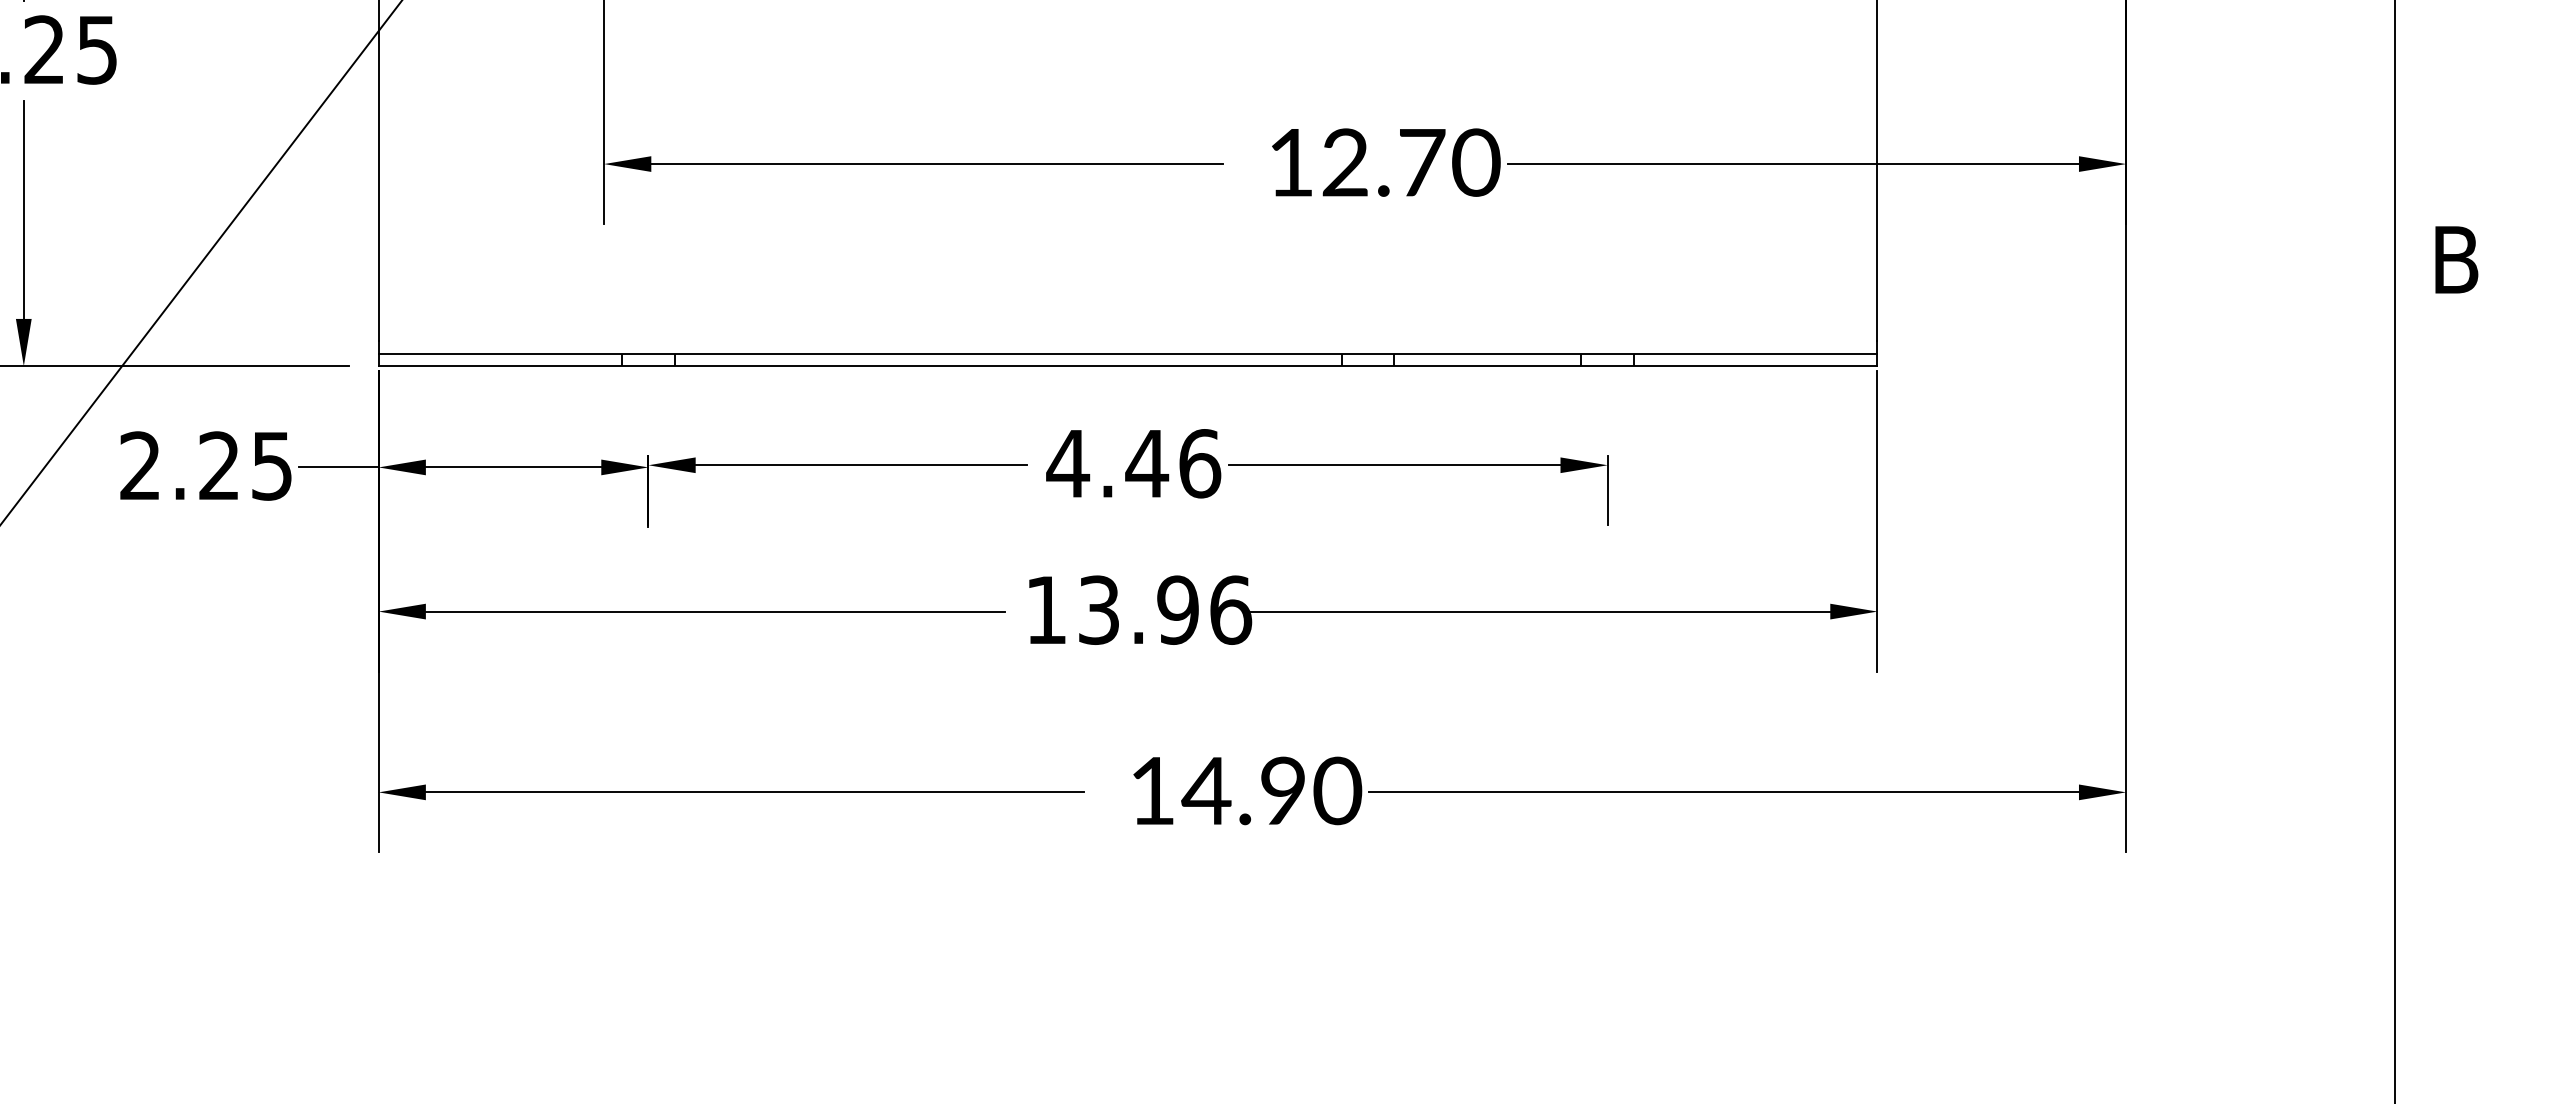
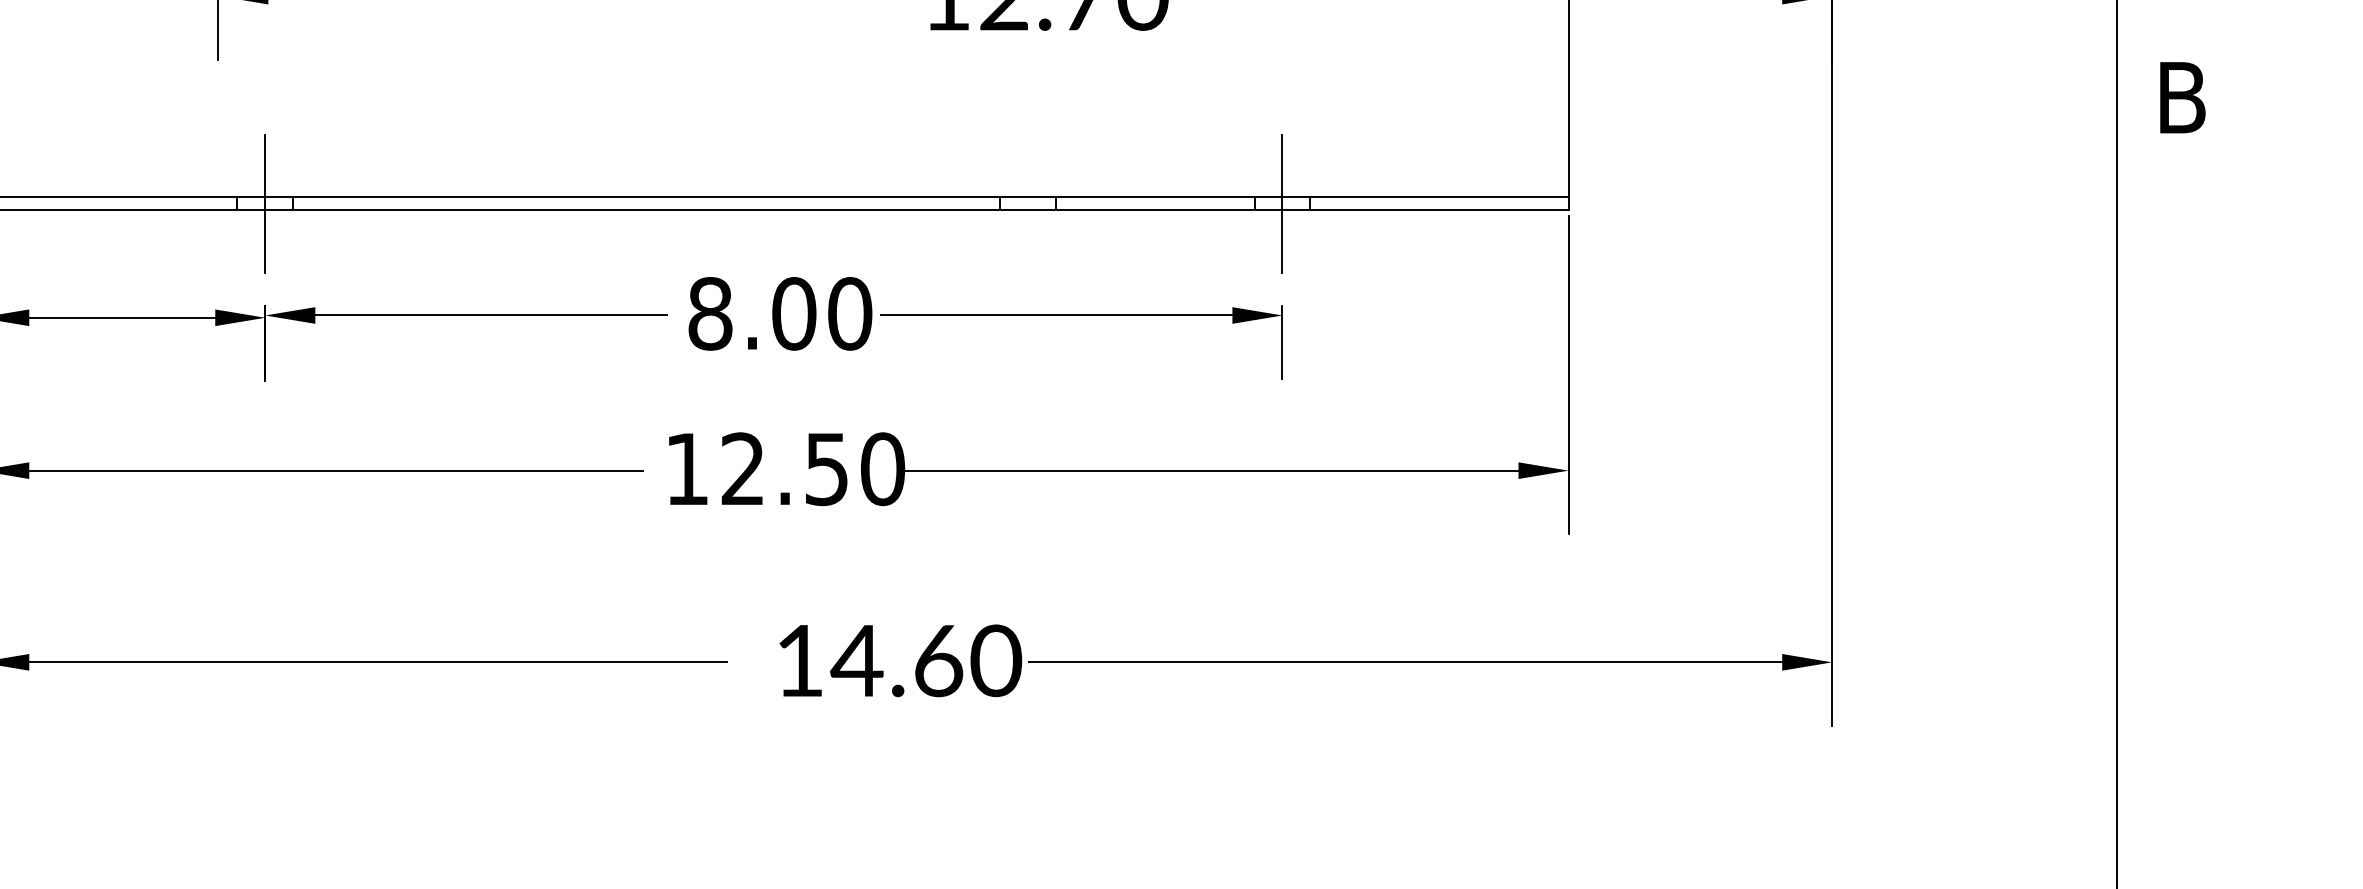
line: (648, 359) -> (265, 203), added
line: (1607, 359) -> (1282, 203), added
text: (1133, 463) -> (779, 313), 4.46 -> 8.00
text: (1165, 609) -> (813, 468), 13.96 -> 12.50
text: (1283, 790) -> (938, 660), 14.90 -> 14.60

